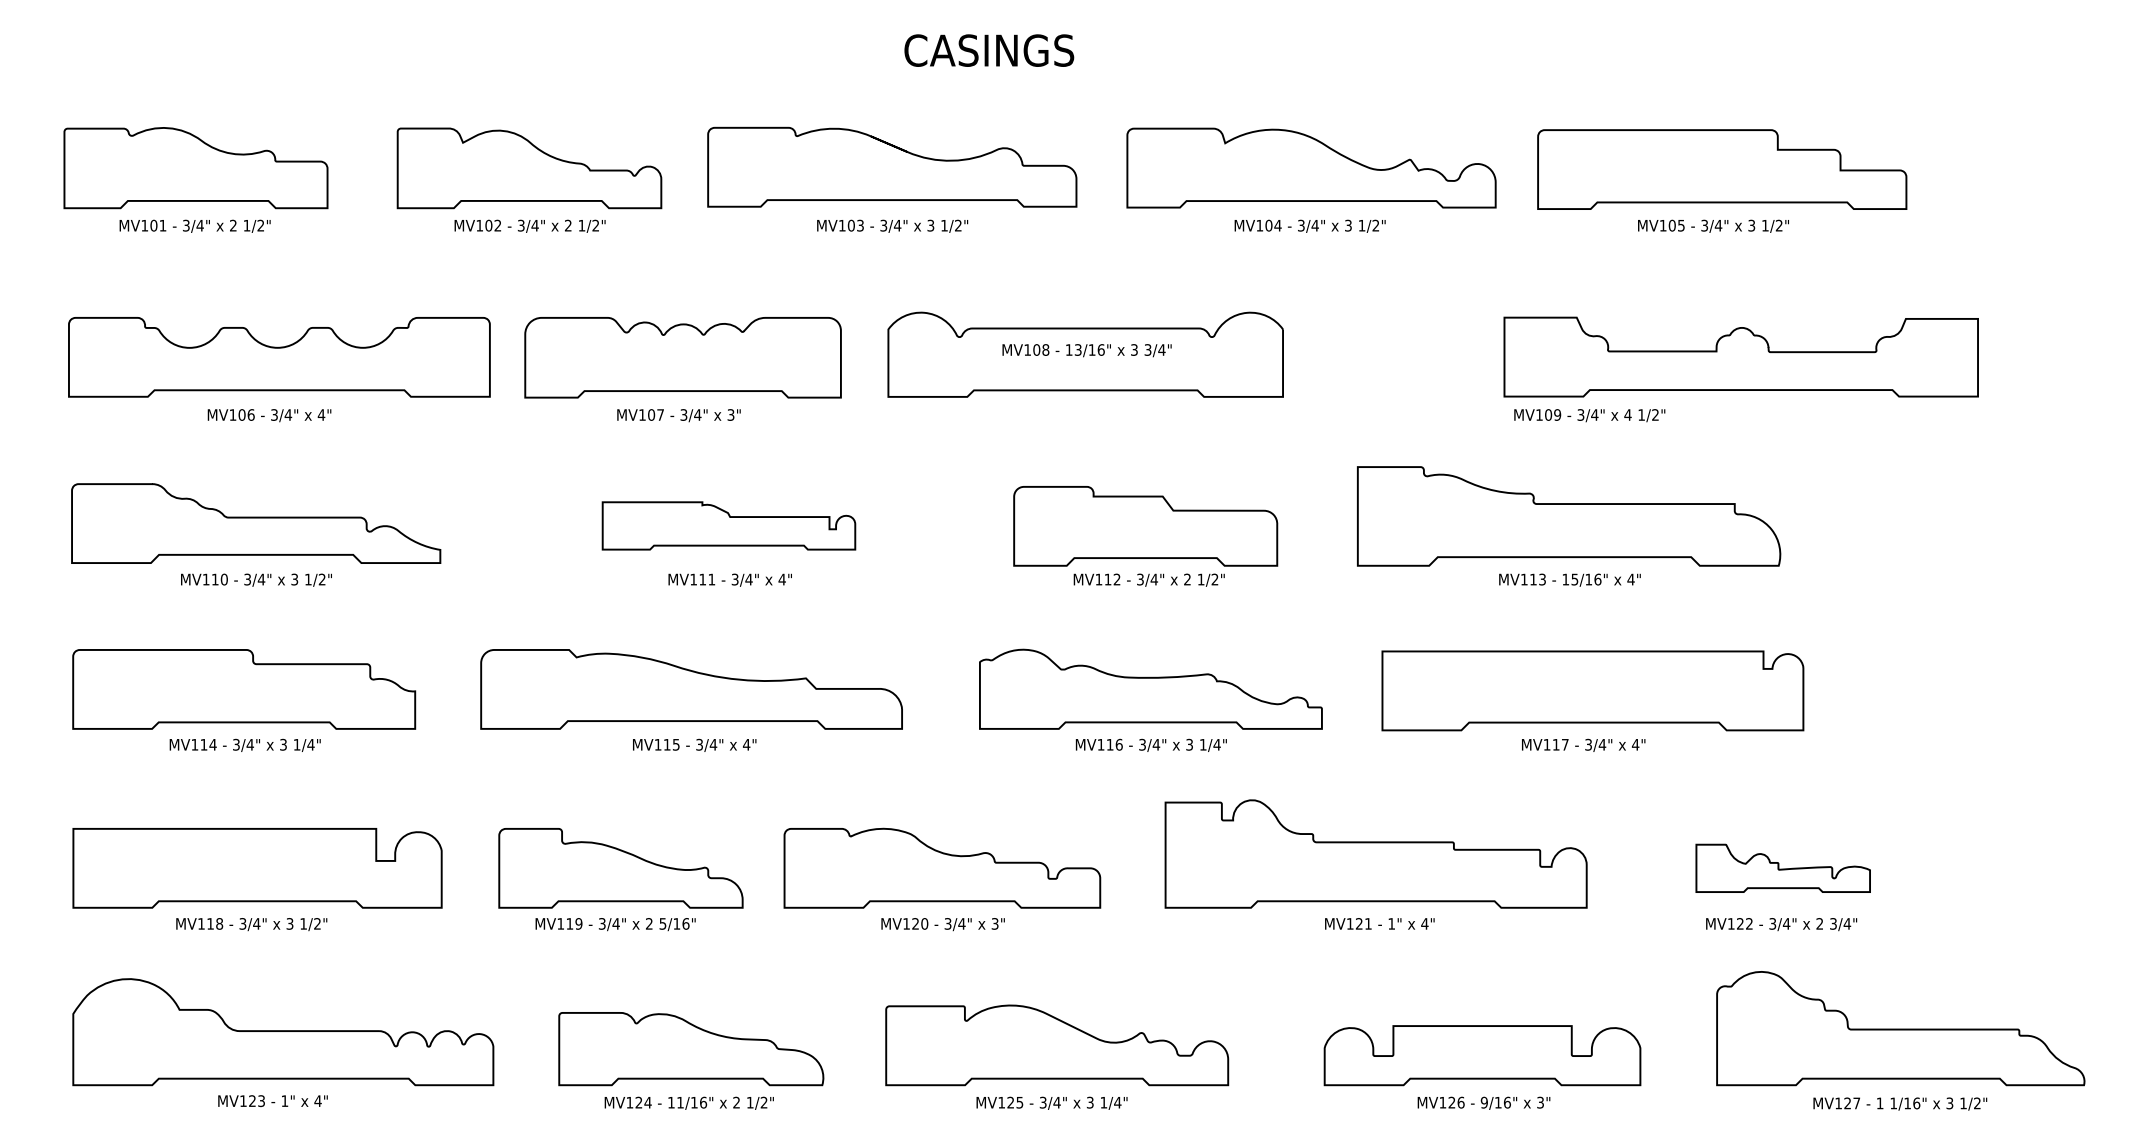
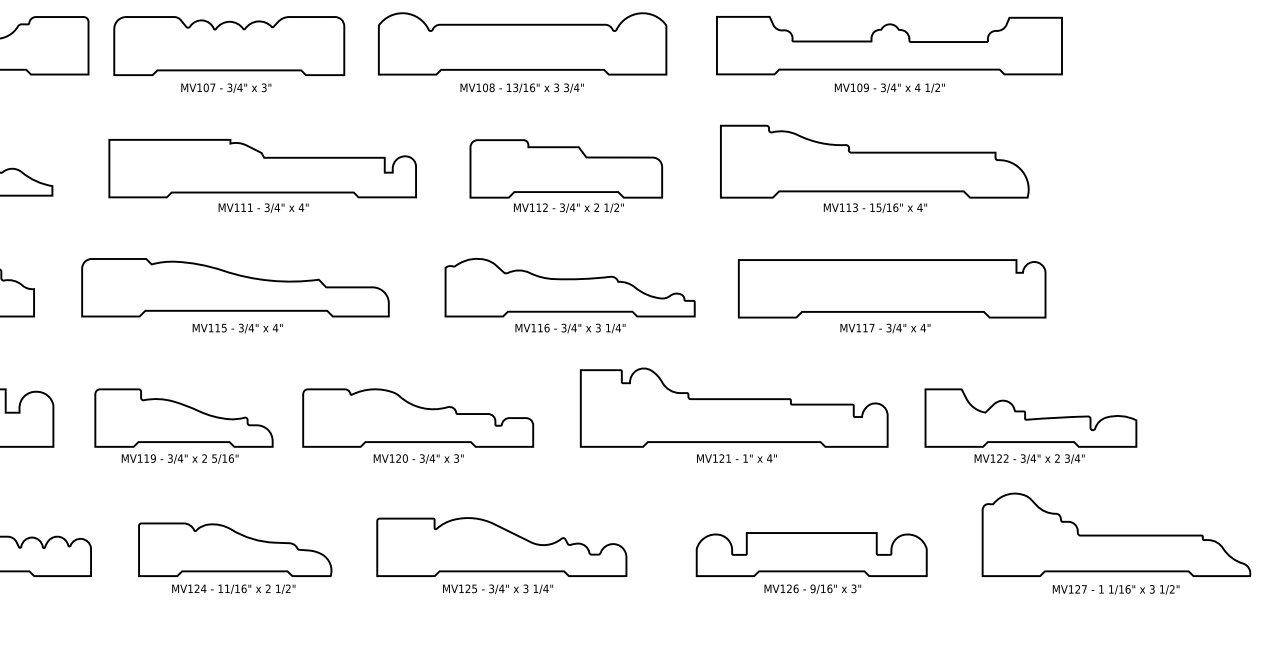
curve: (1729, 336) -> (880, 30), moved
text: (1086, 350) -> (521, 88), moved
part: (728, 525) -> (262, 168), size x1.67
part: (1782, 868) -> (1030, 418), size x1.67

